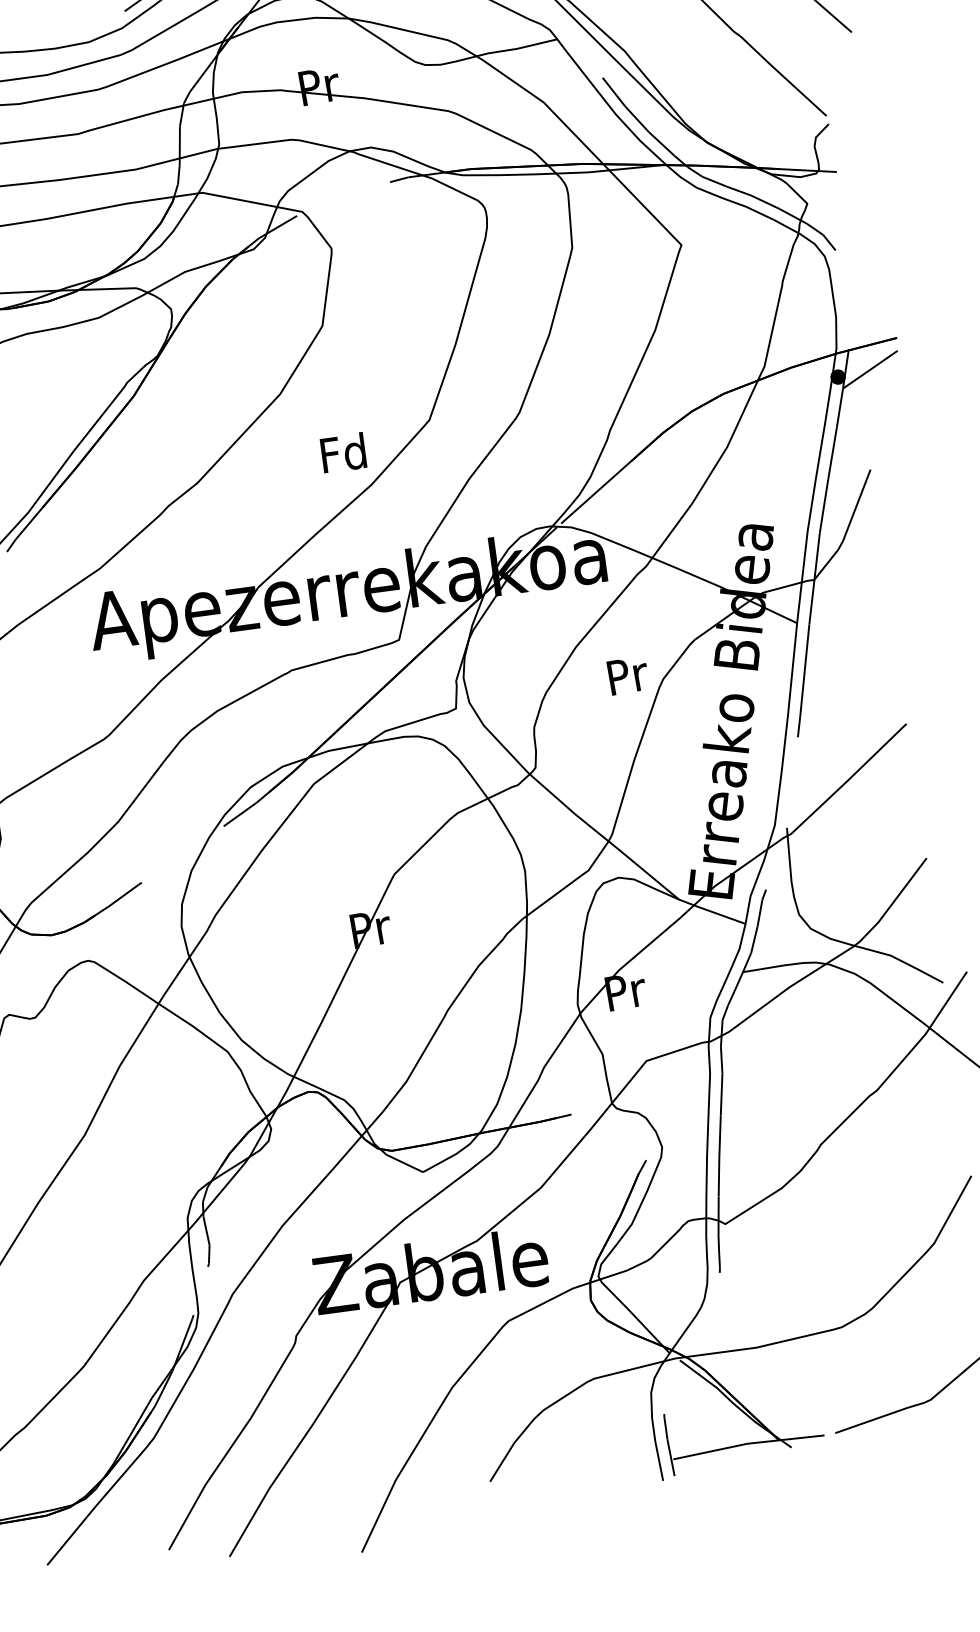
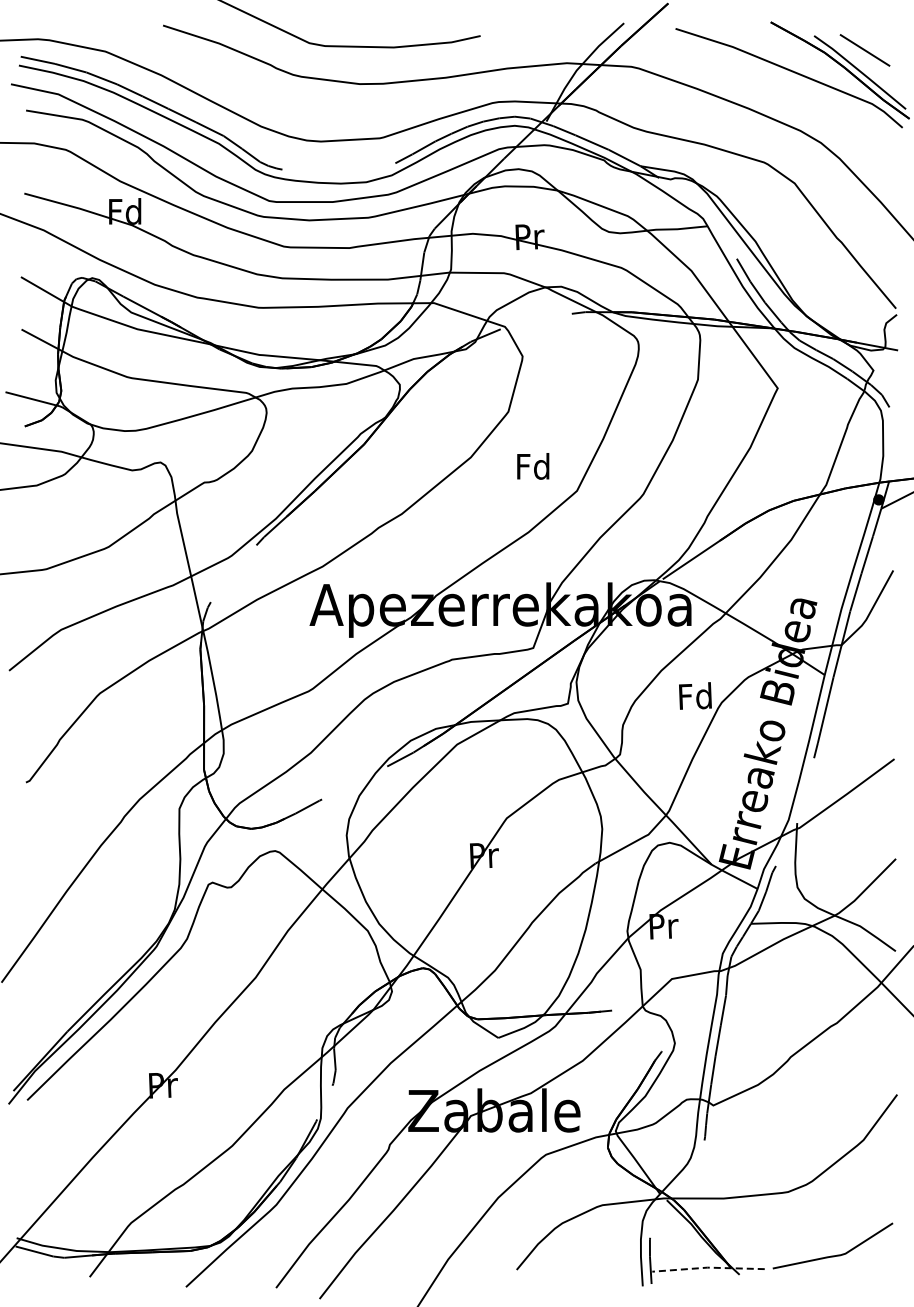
text: (343, 453) -> (533, 466), moved
text: (626, 674) -> (695, 695), Pr -> Fd
line: (747, 1443) -> (707, 1267), solid -> dashed

